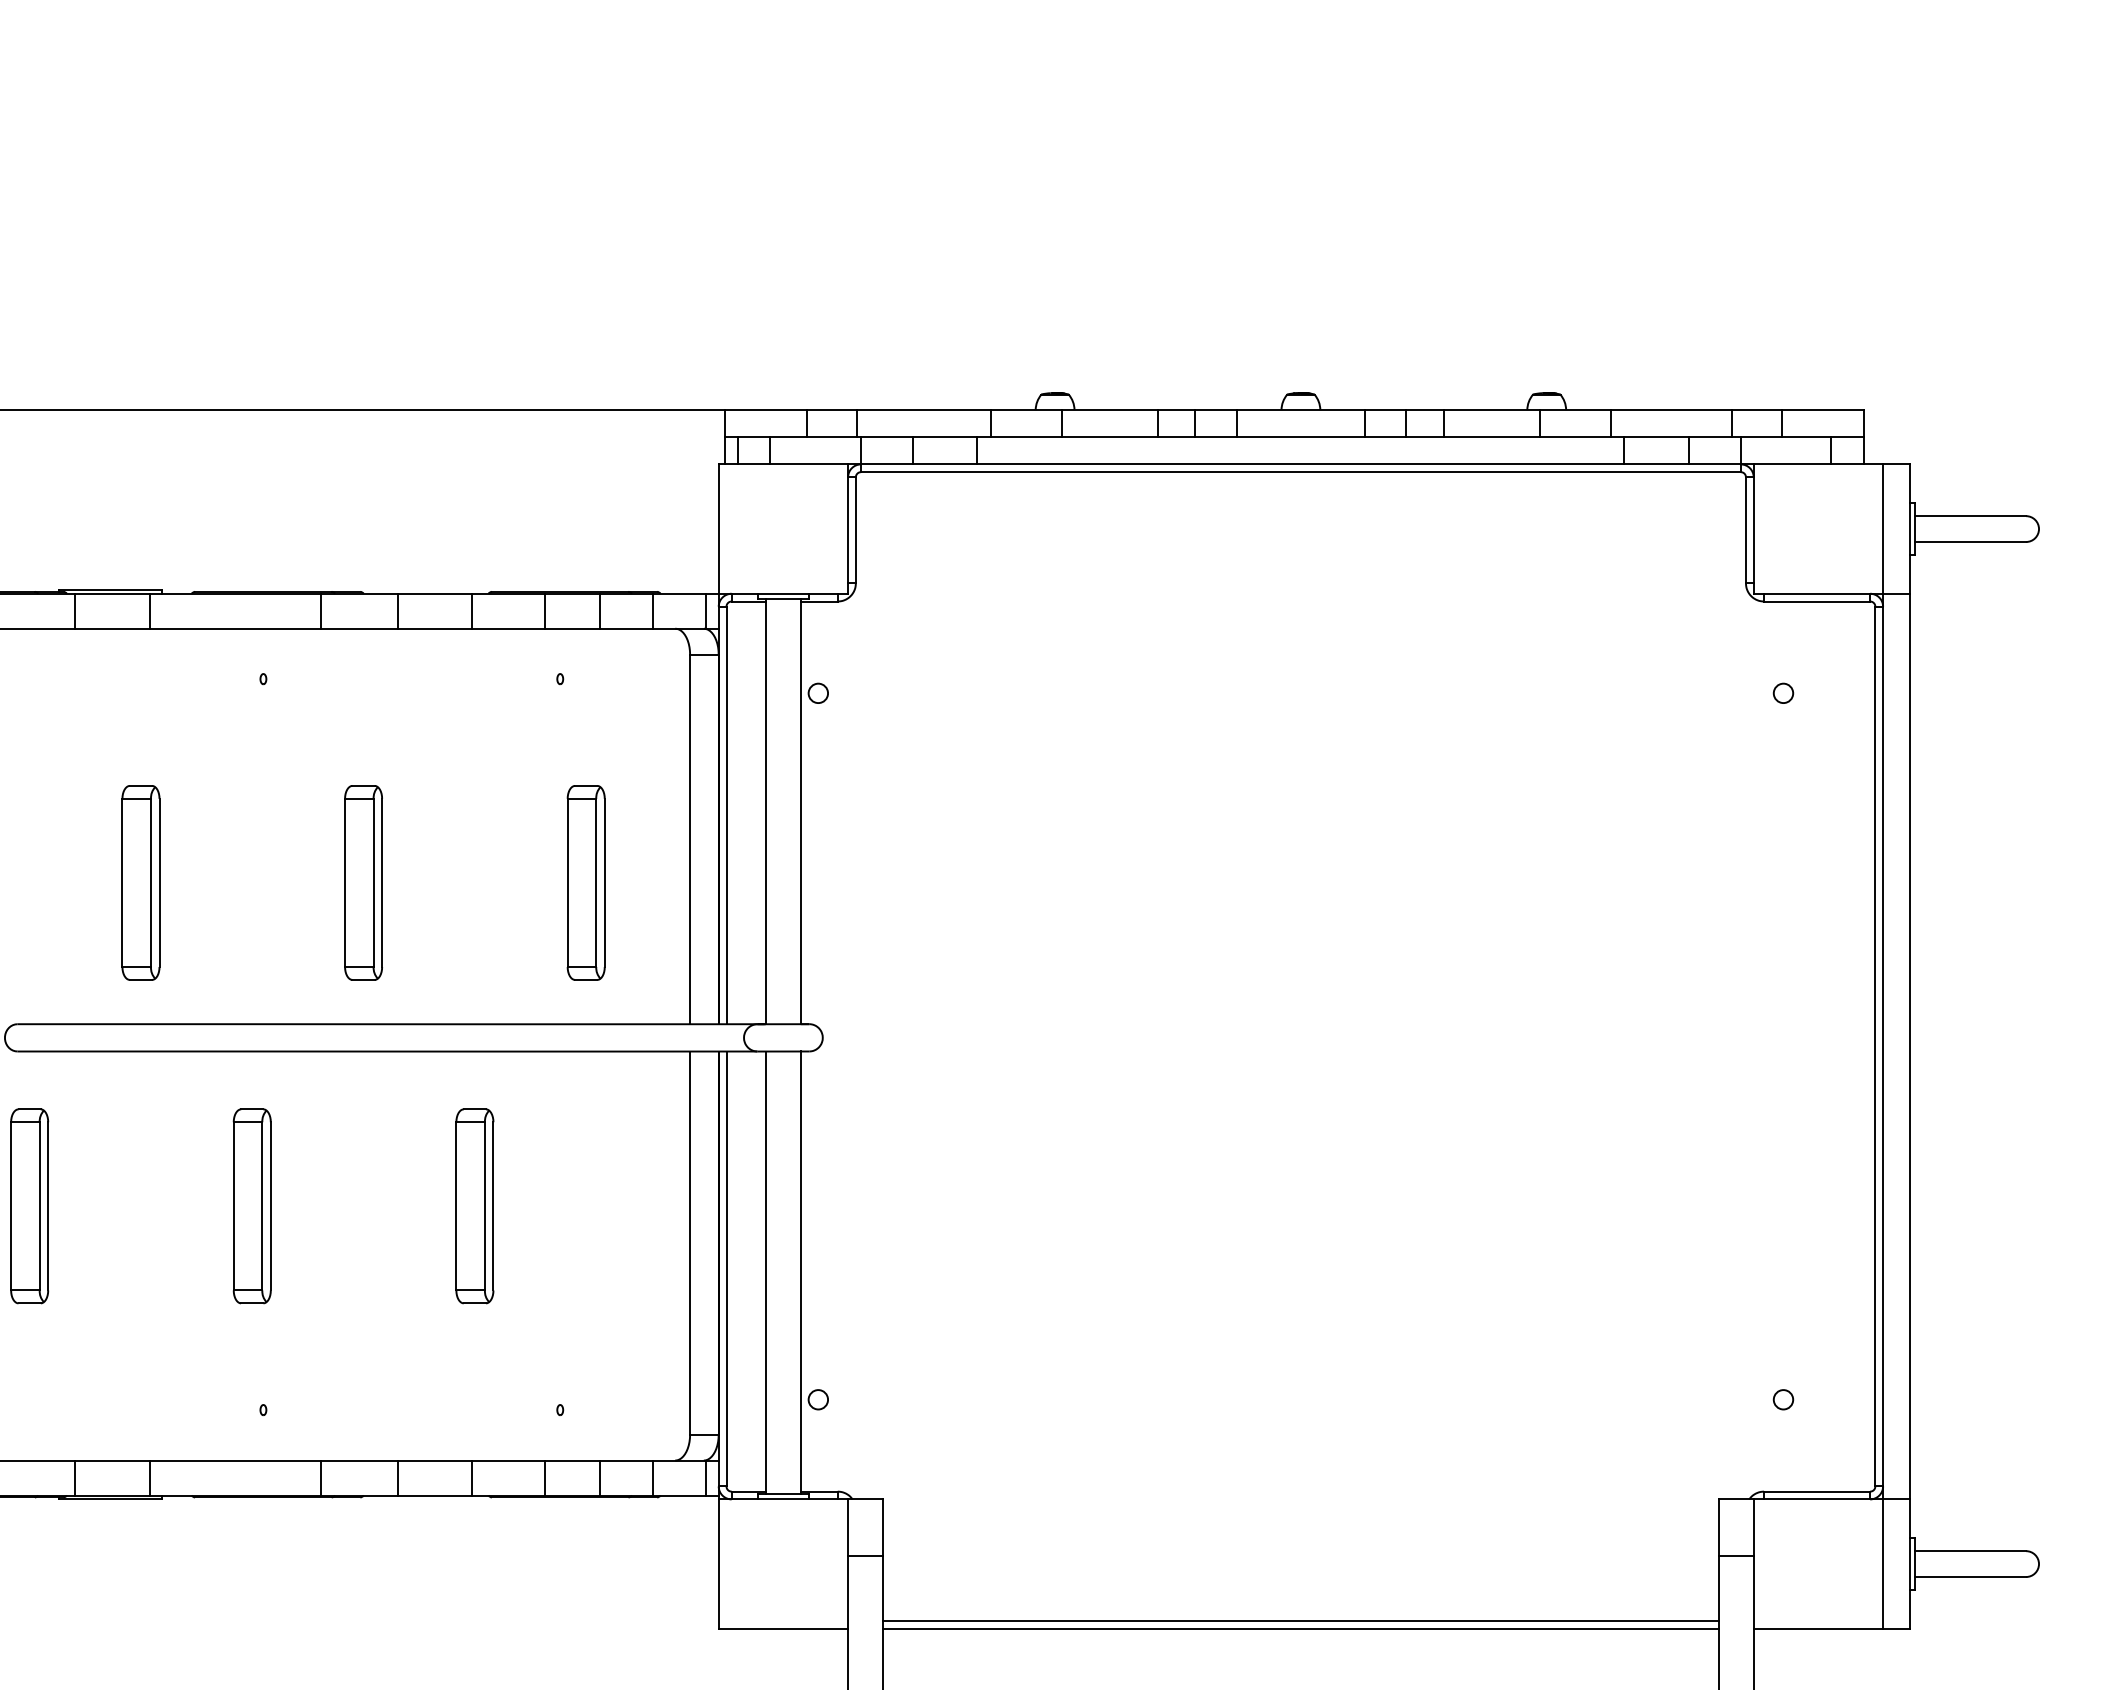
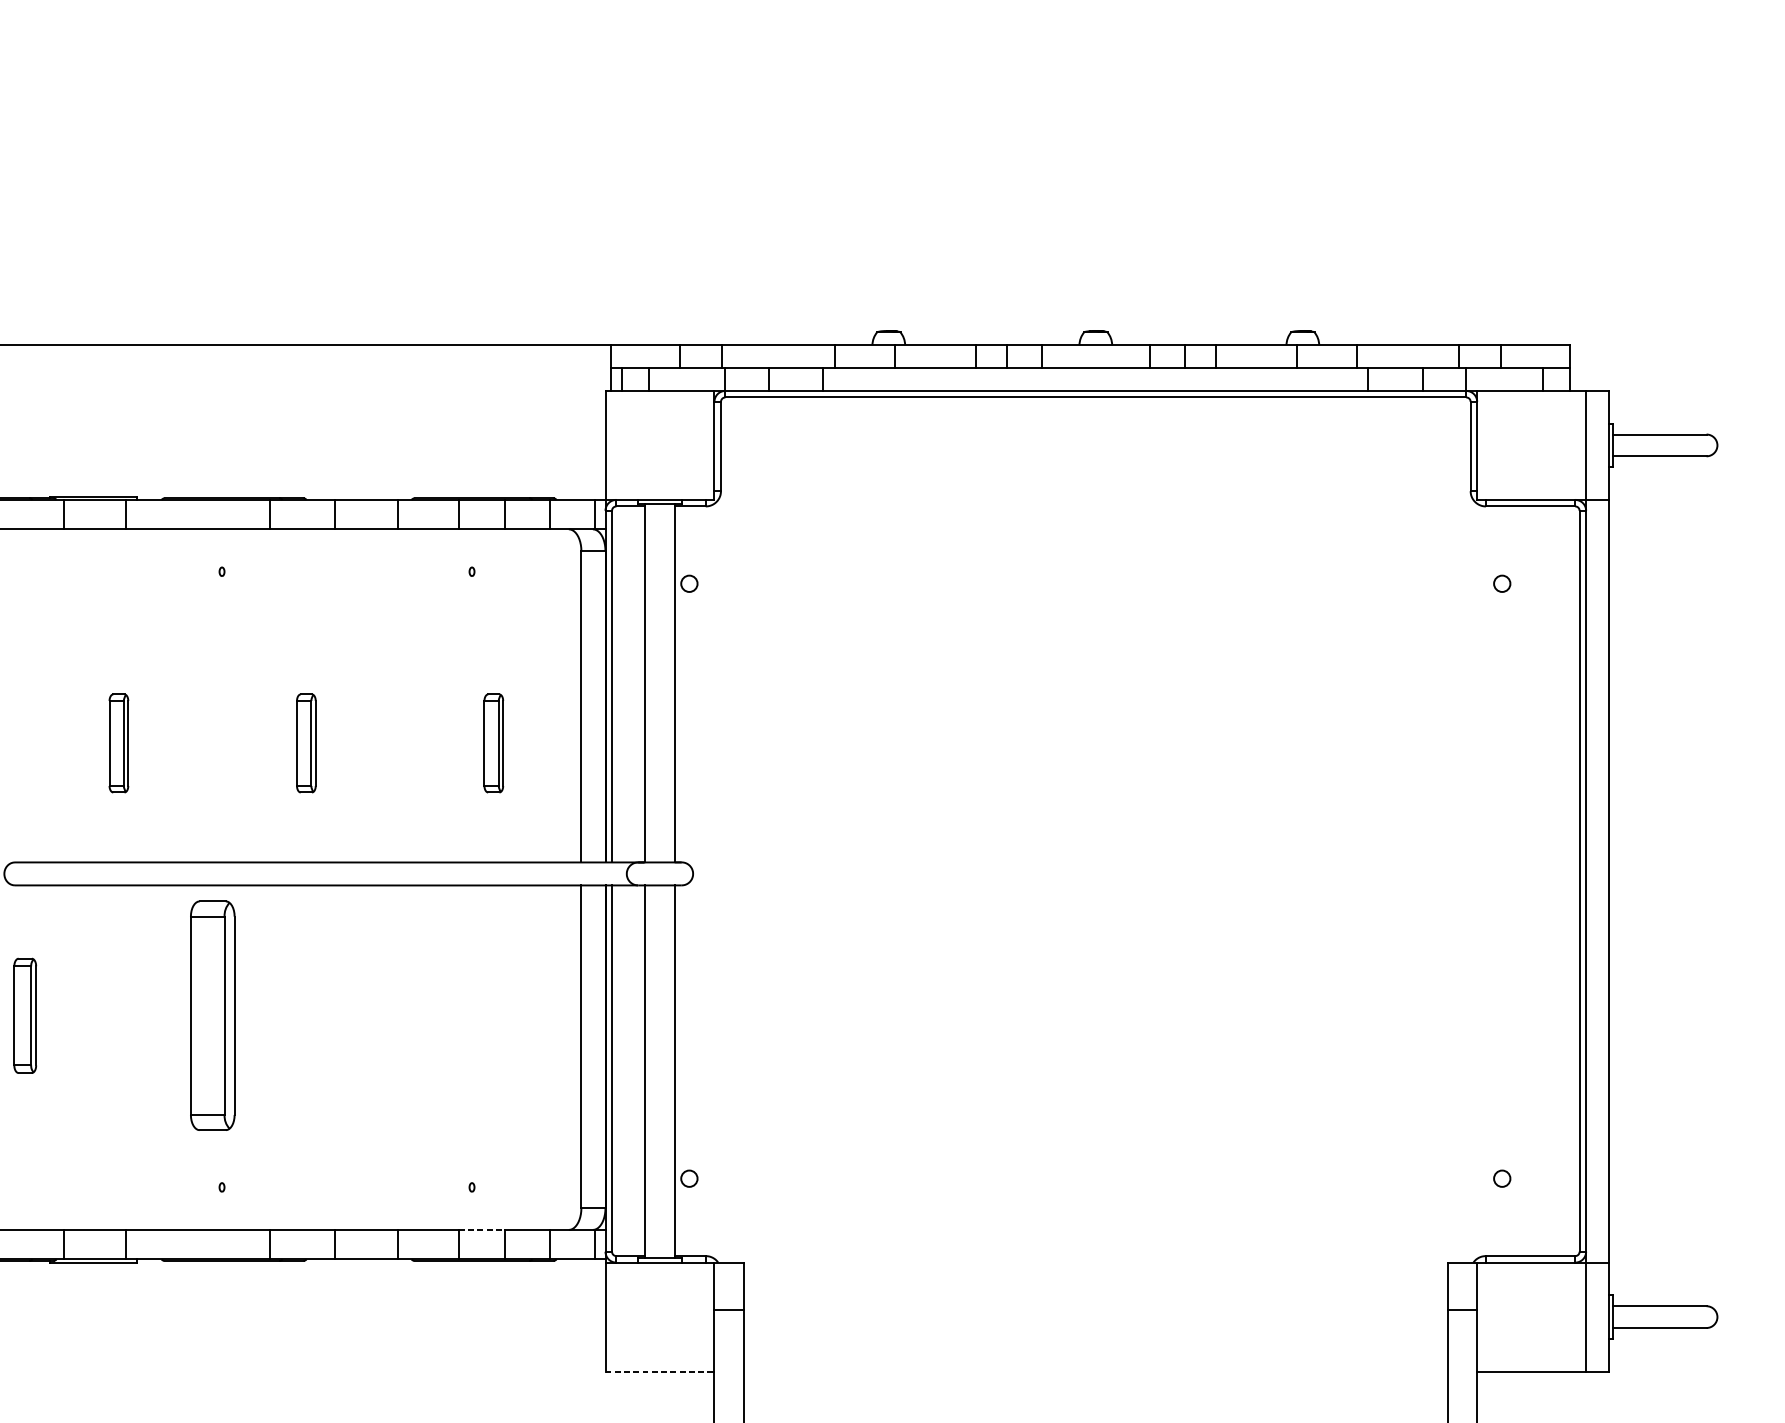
part: (140, 882) -> (118, 743), size x0.6
part: (363, 882) -> (306, 743), size x0.6
part: (585, 882) -> (493, 743), size x0.6
part: (29, 1206) -> (25, 1015), size x0.7
part: (251, 1206) -> (212, 1015), size x1.4
part: (474, 1206) -> (399, 1015), removed
line: (572, 1460) -> (482, 1229), solid -> dashed
line: (1300, 1621) -> (1095, 1365), removed
line: (783, 1628) -> (660, 1371), solid -> dashed
line: (1300, 1628) -> (1095, 1371), removed

